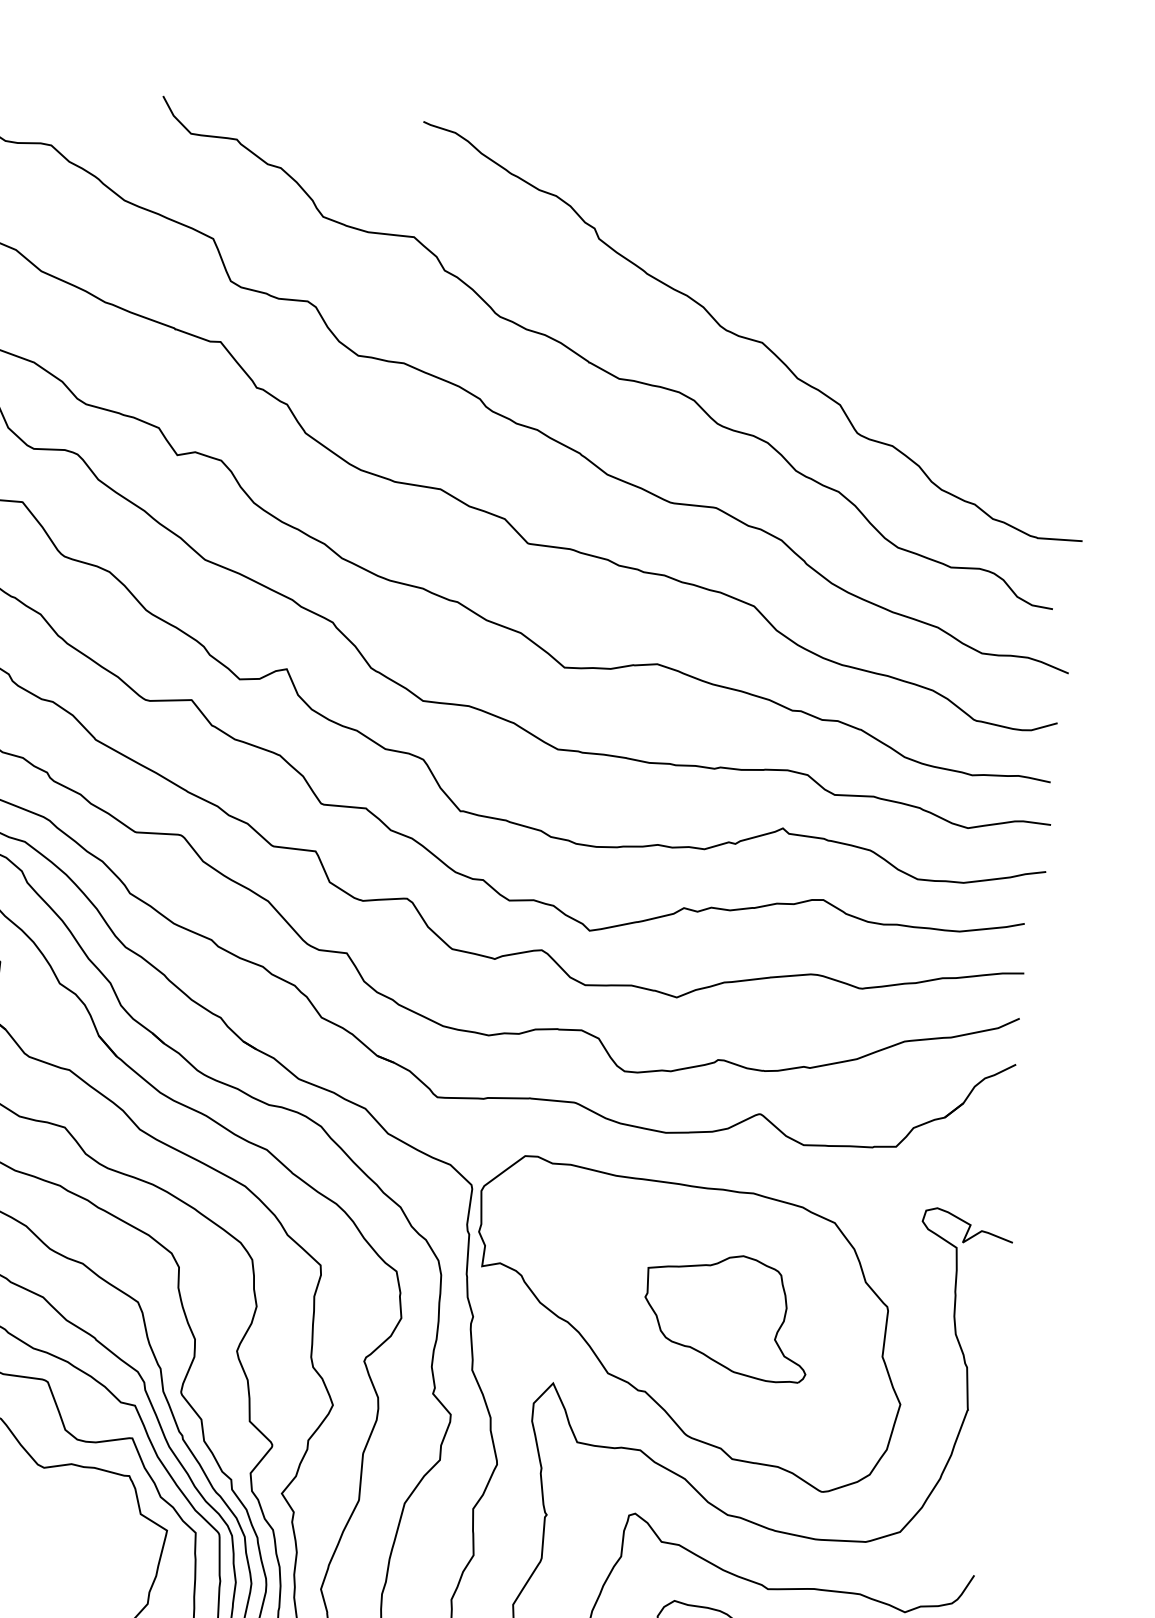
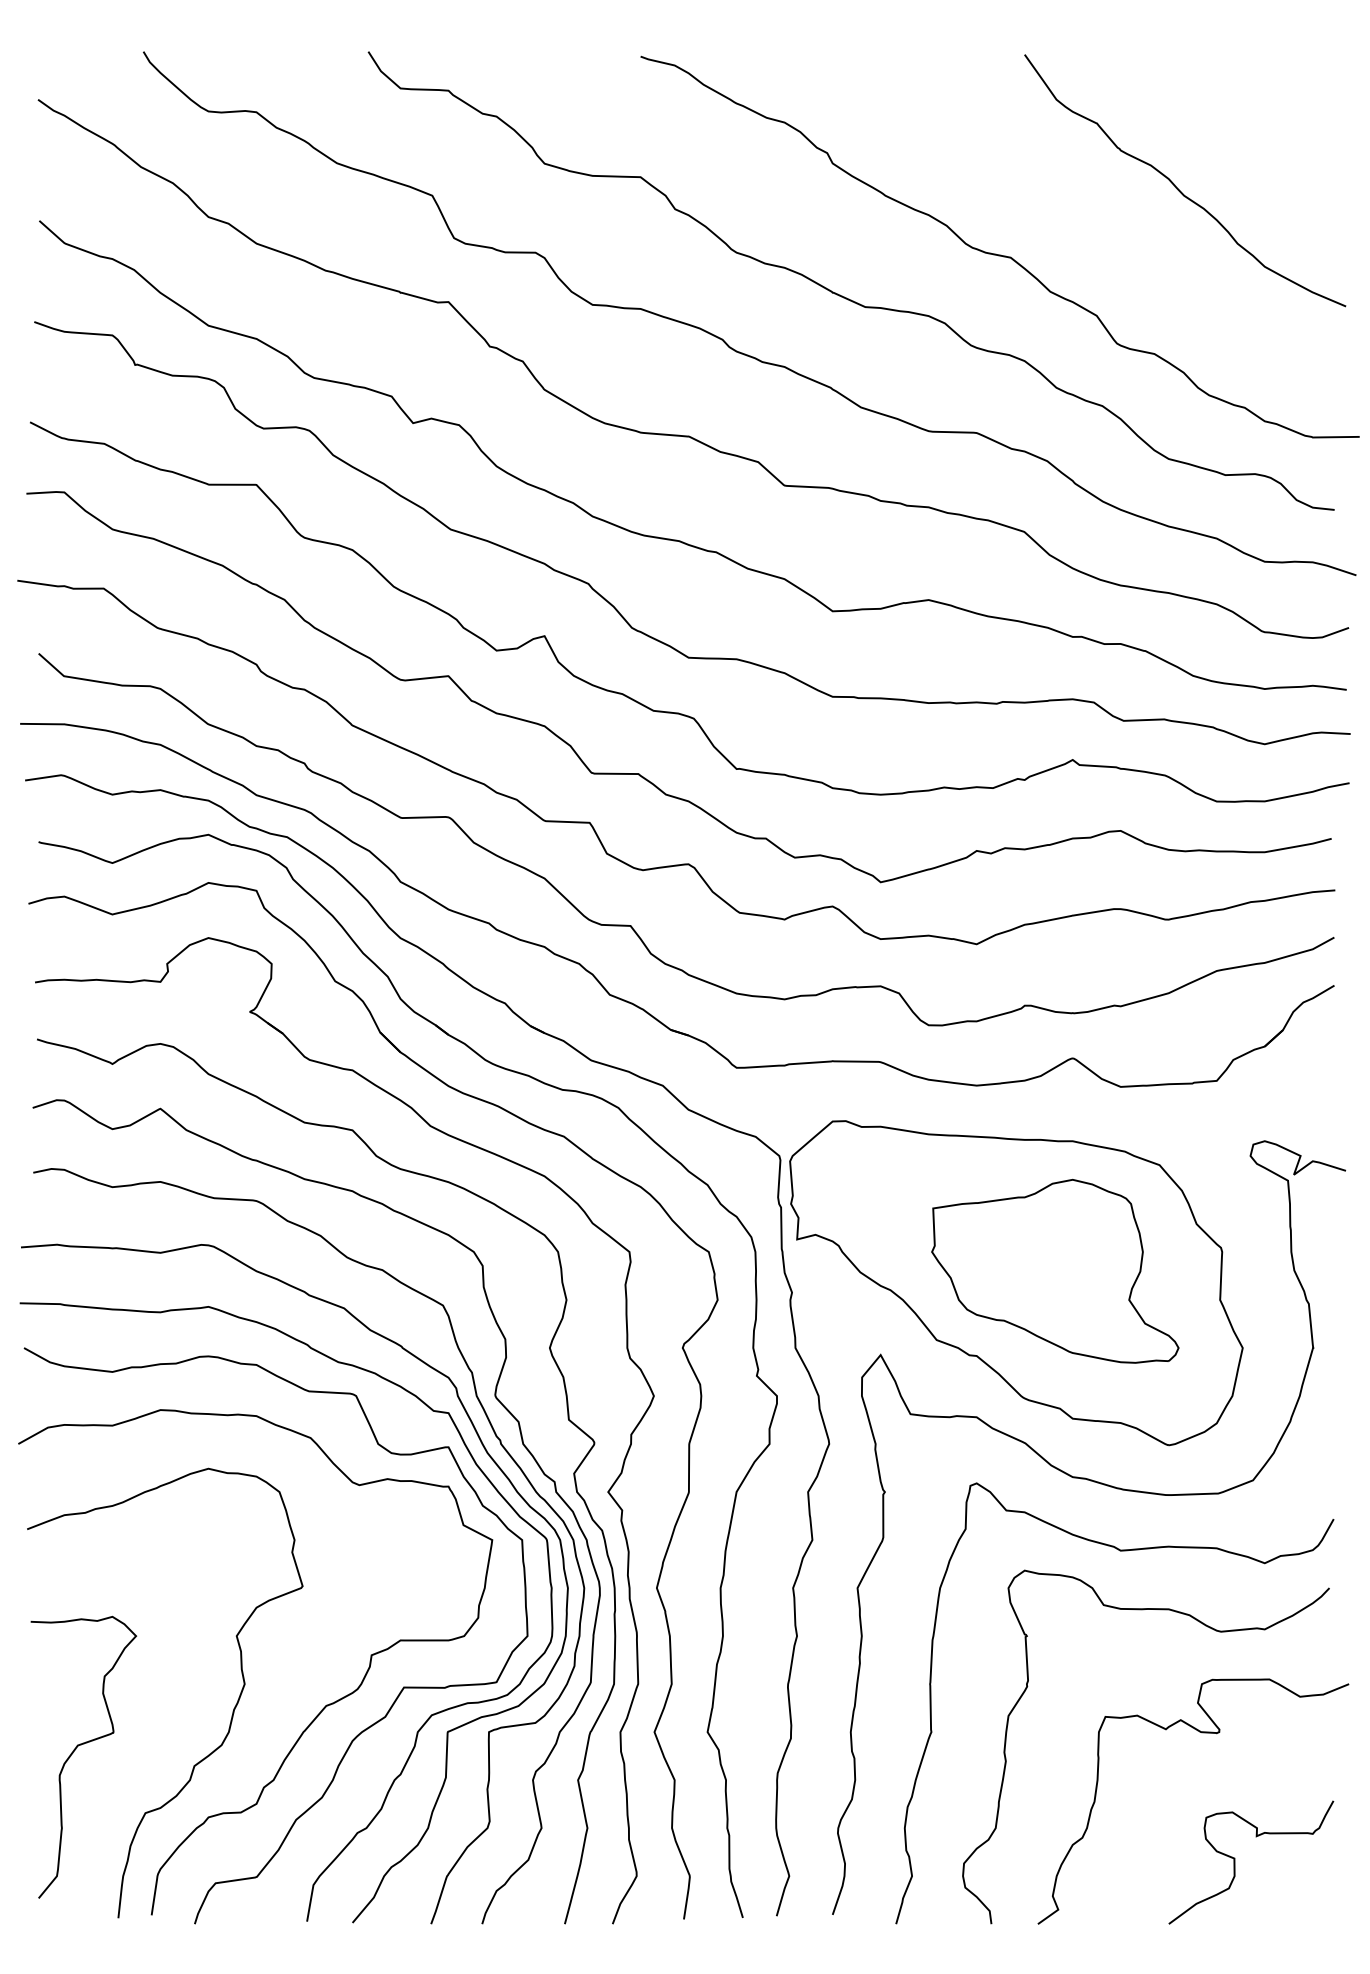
curve: (927, 288) -> (1177, 187), added
part: (727, 1315) -> (1055, 1270), size x1.43

